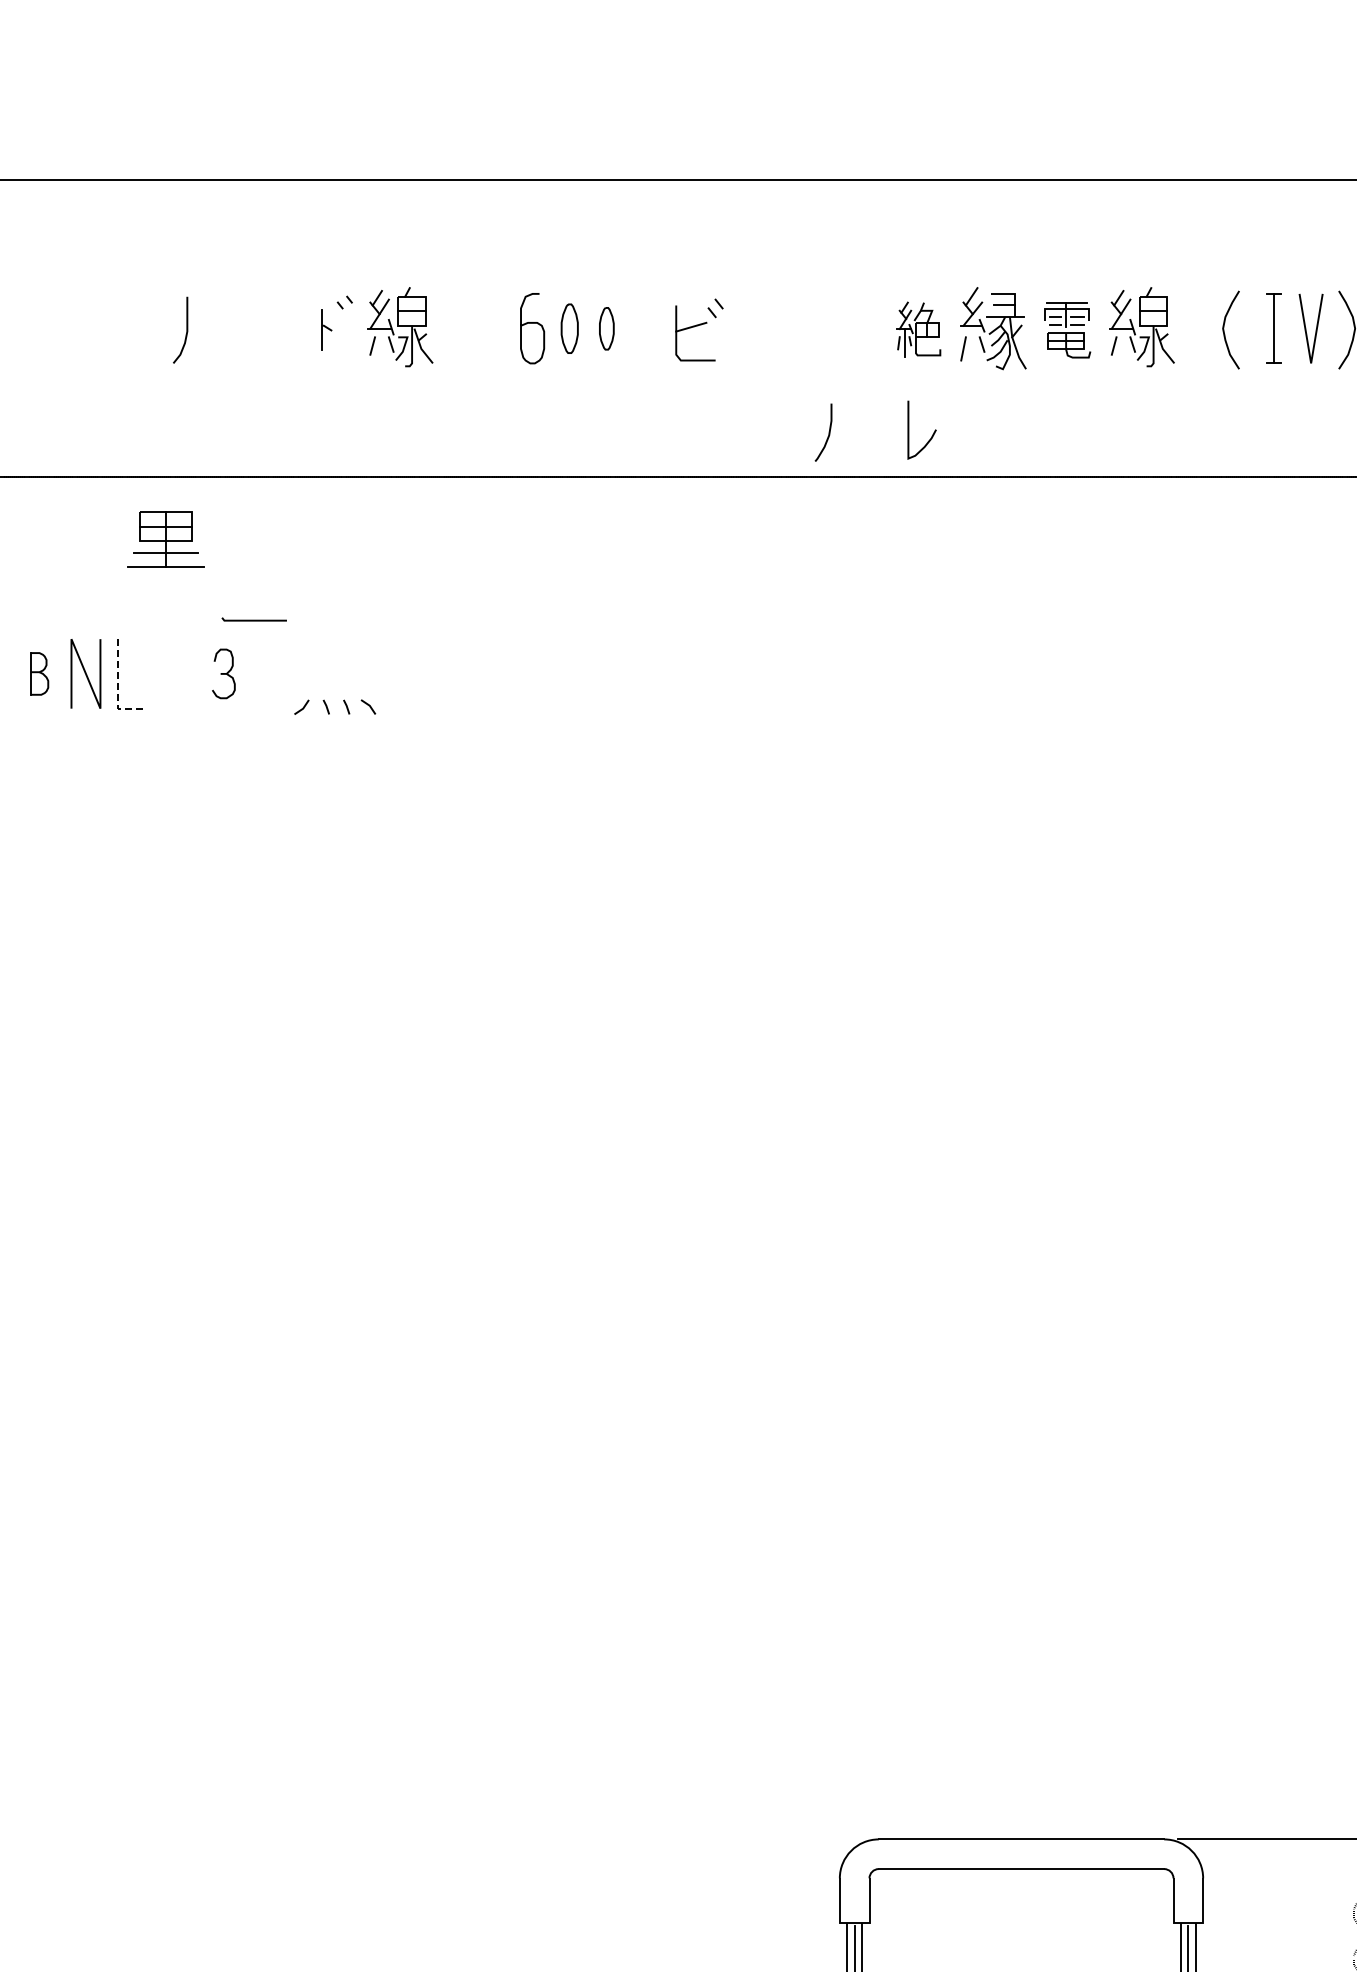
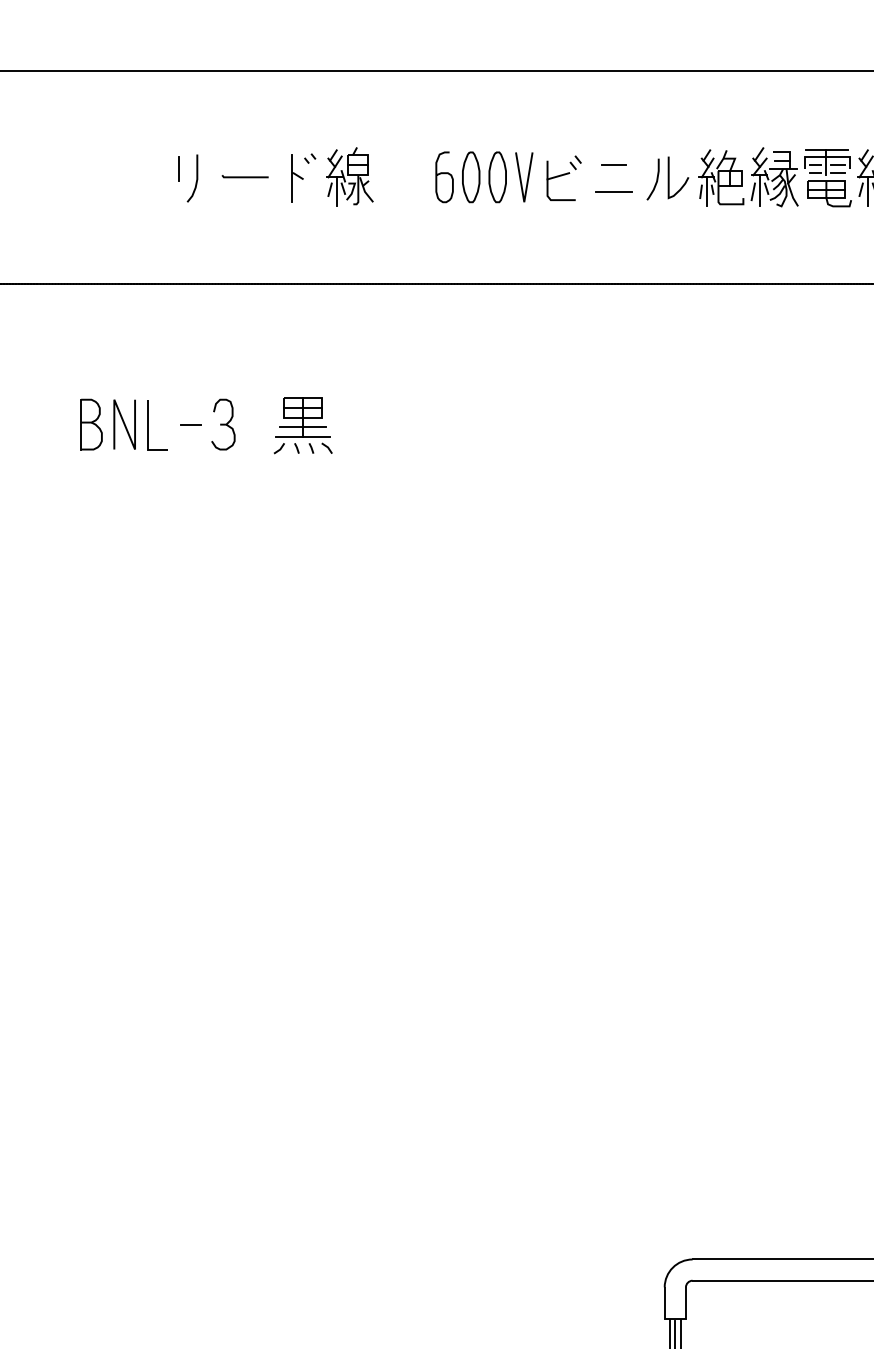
line: (768, 311) -> (613, 165), added
line: (161, 316) -> (178, 168), added
part: (569, 328) -> (471, 177), size x1.43
part: (606, 328) -> (497, 177), size x1.67
part: (326, 329) -> (297, 177), size x1.67
line: (639, 329) -> (521, 177), added
part: (918, 329) -> (721, 177), size x1.43
part: (1067, 330) -> (827, 178), size x1.43
line: (972, 347) -> (759, 190), added
line: (381, 348) -> (336, 191), added
line: (768, 348) -> (613, 191), added
line: (1123, 348) -> (867, 191), added
curve: (909, 429) -> (669, 177), moved
curve: (828, 432) -> (656, 179), moved
part: (165, 539) -> (302, 417), moved
line: (253, 619) -> (244, 176), moved
part: (39, 673) -> (91, 424), size x1.67
line: (178, 673) -> (190, 424), added
part: (223, 673) -> (223, 424), size x1.43
line: (117, 688) -> (147, 435), dashed -> solid

